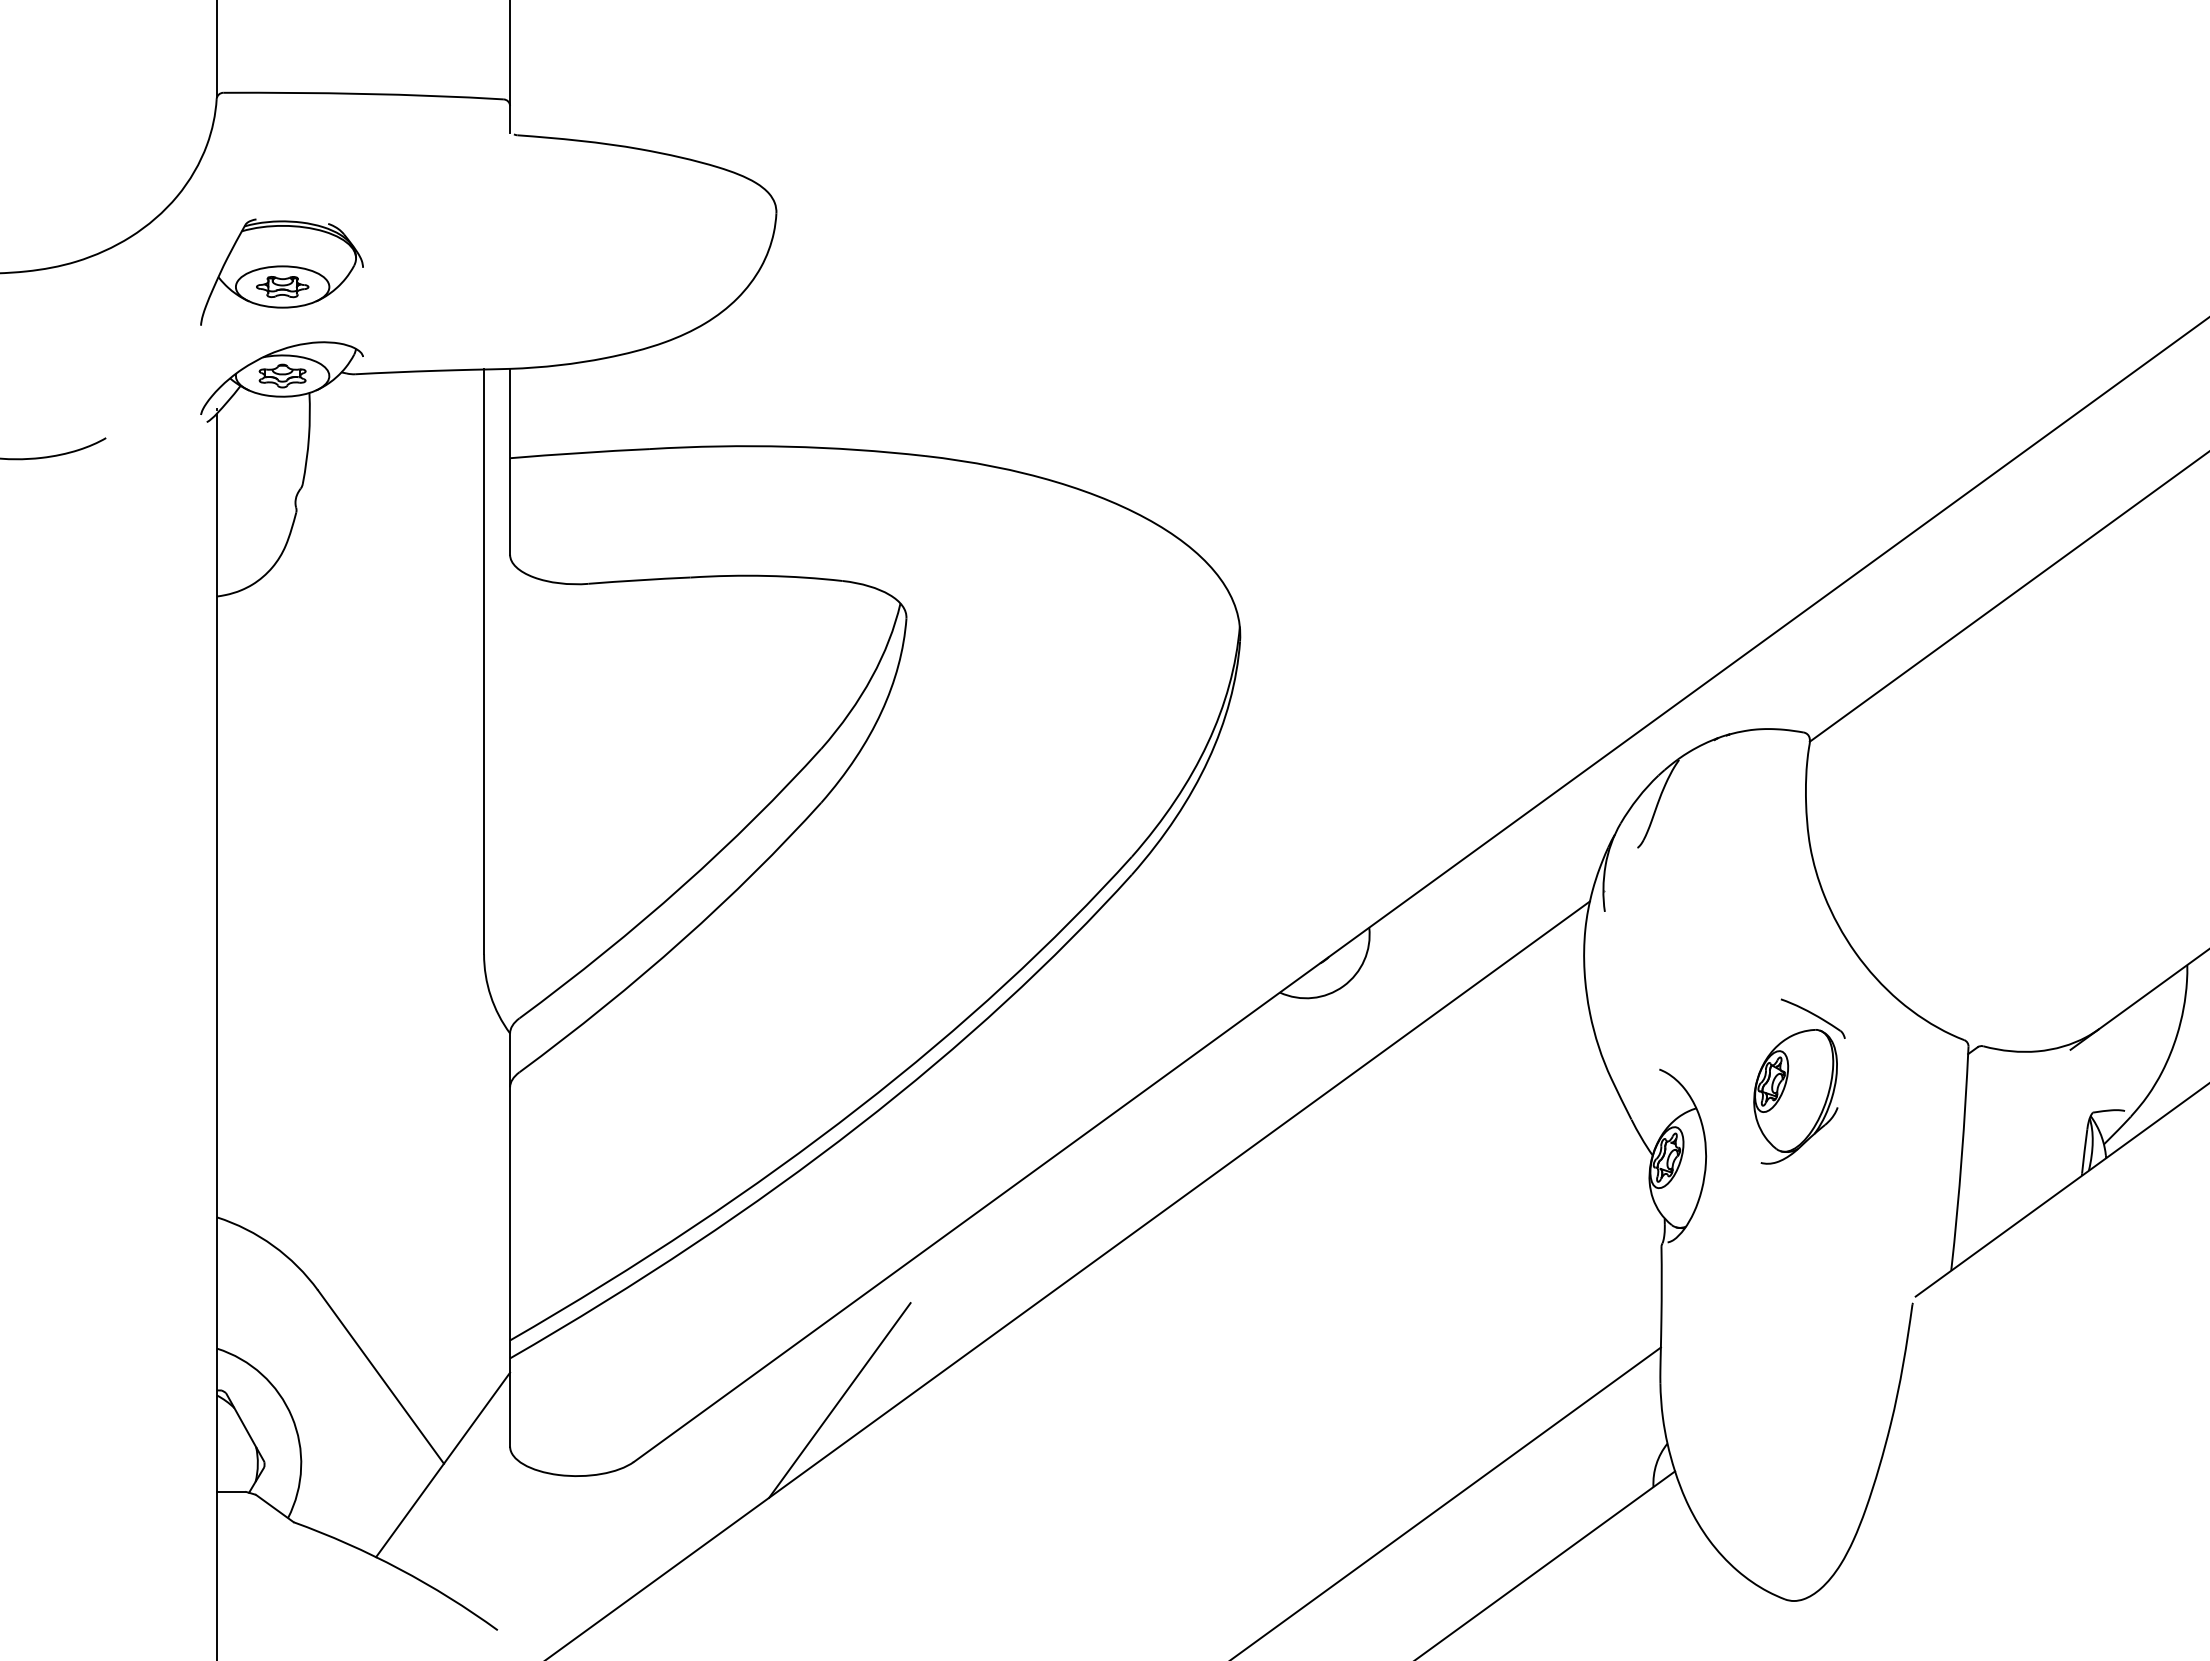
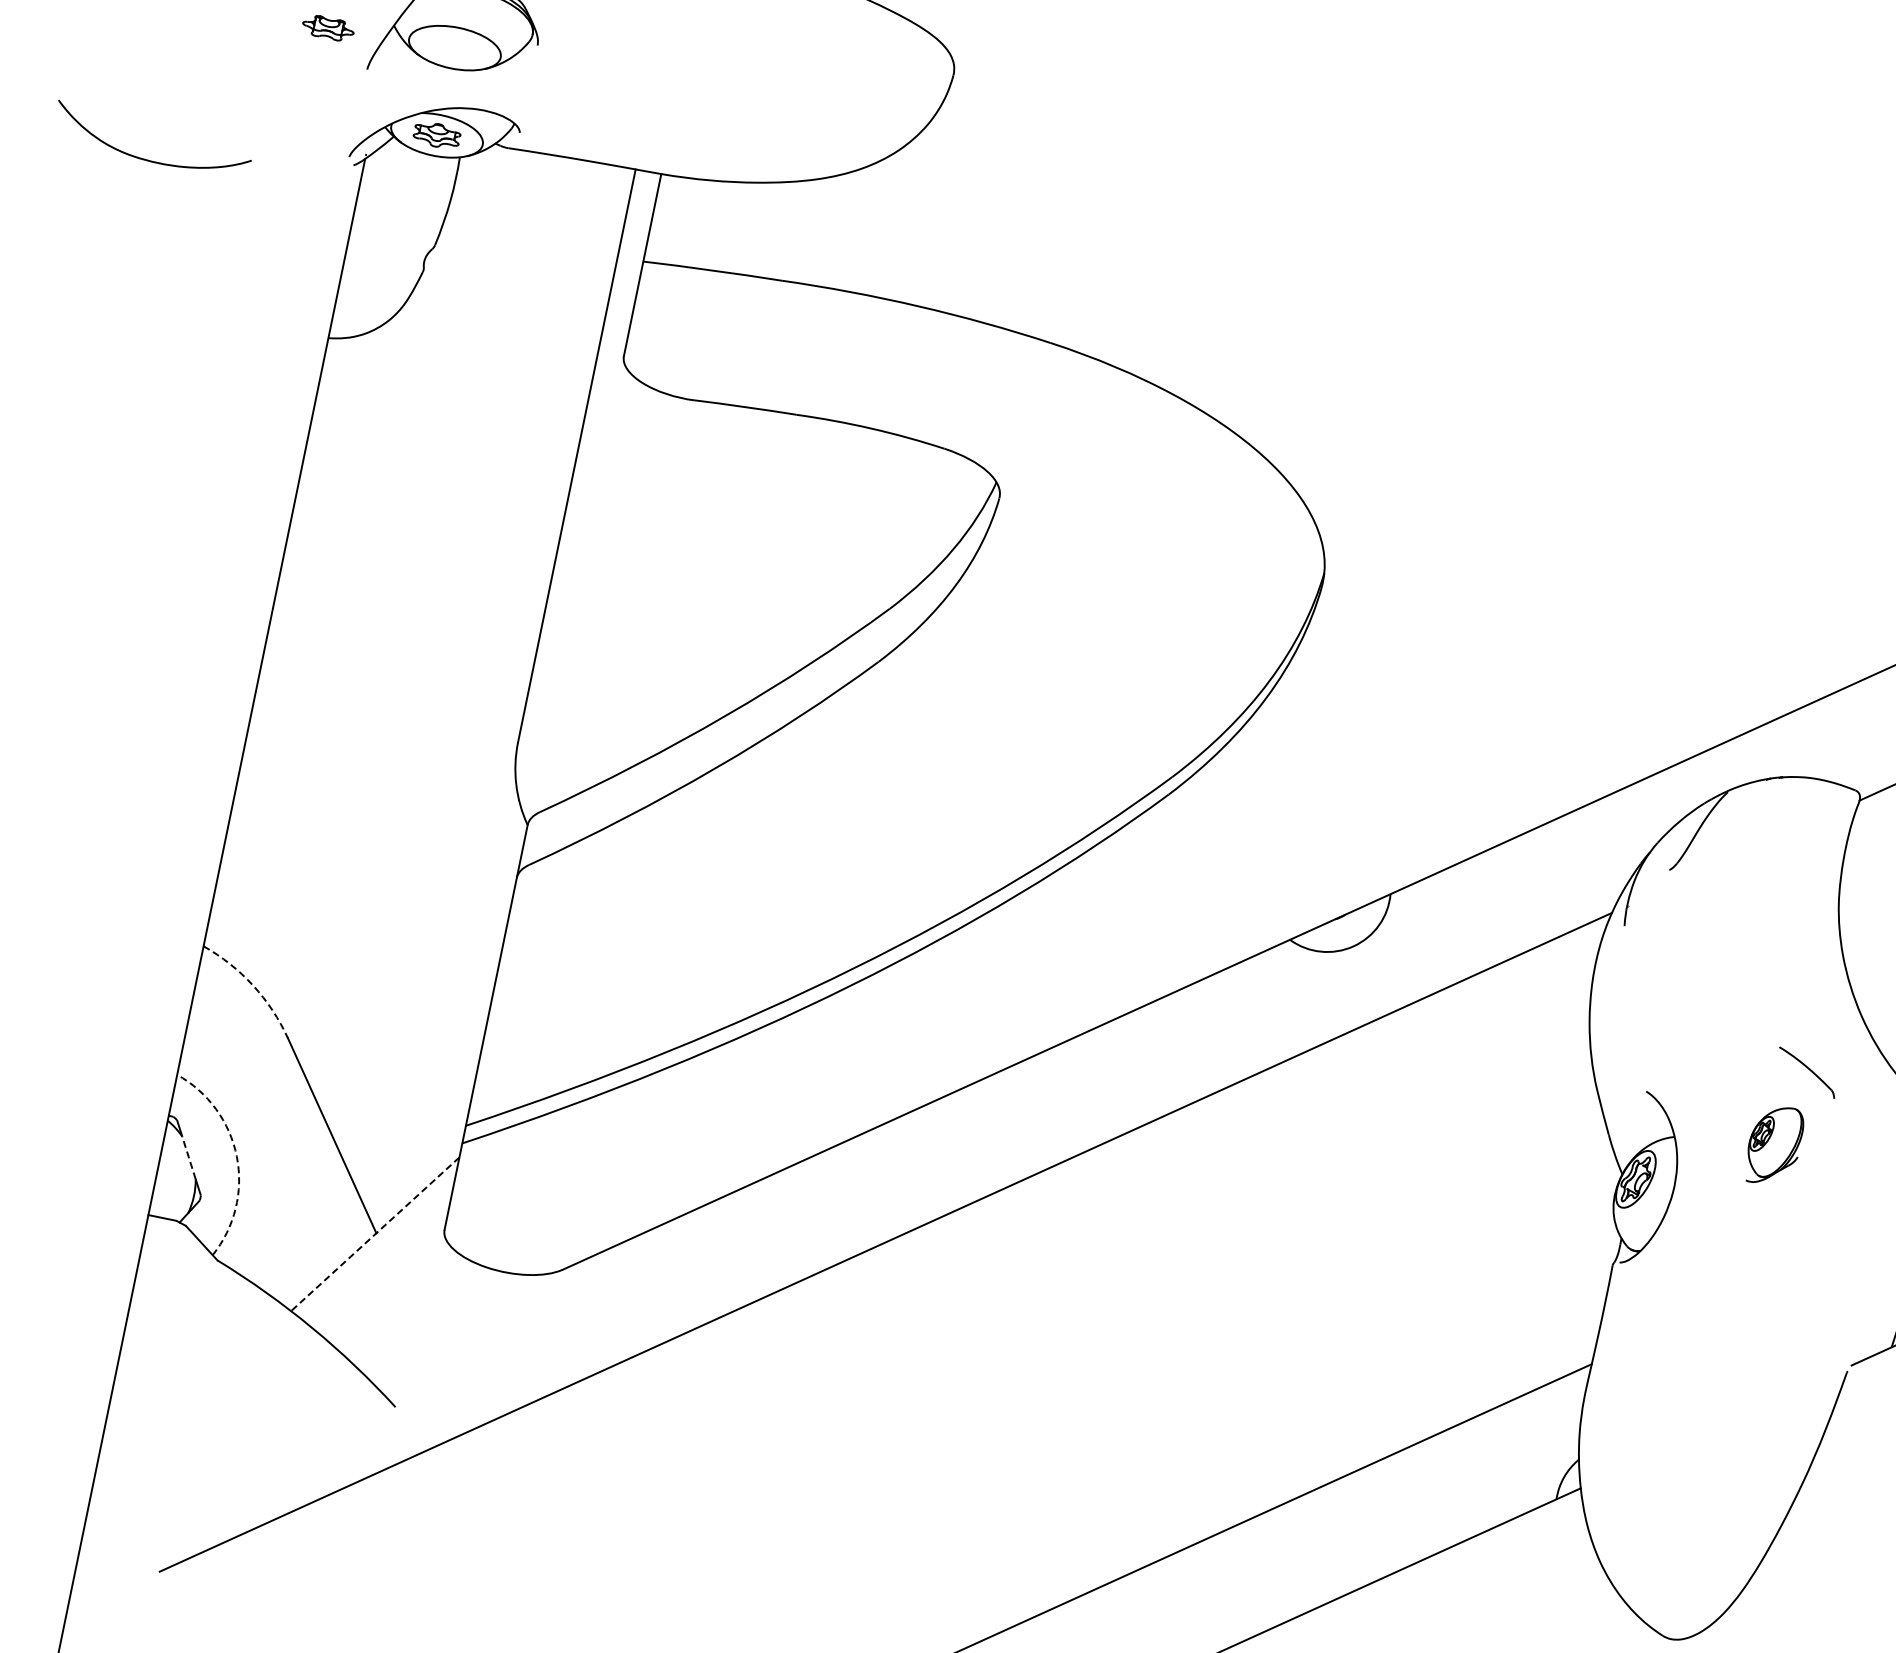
part: (282, 287) -> (328, 28), moved
part: (1795, 1096) -> (1774, 1145), size x0.6
arc: (273, 1245) -> (253, 985), solid -> dashed
line: (839, 1400) -> (776, 1250), removed
arc: (291, 1416) -> (236, 1156), solid -> dashed
line: (245, 1427) -> (189, 1157), solid -> dashed
line: (443, 1464) -> (375, 1233), solid -> dashed

